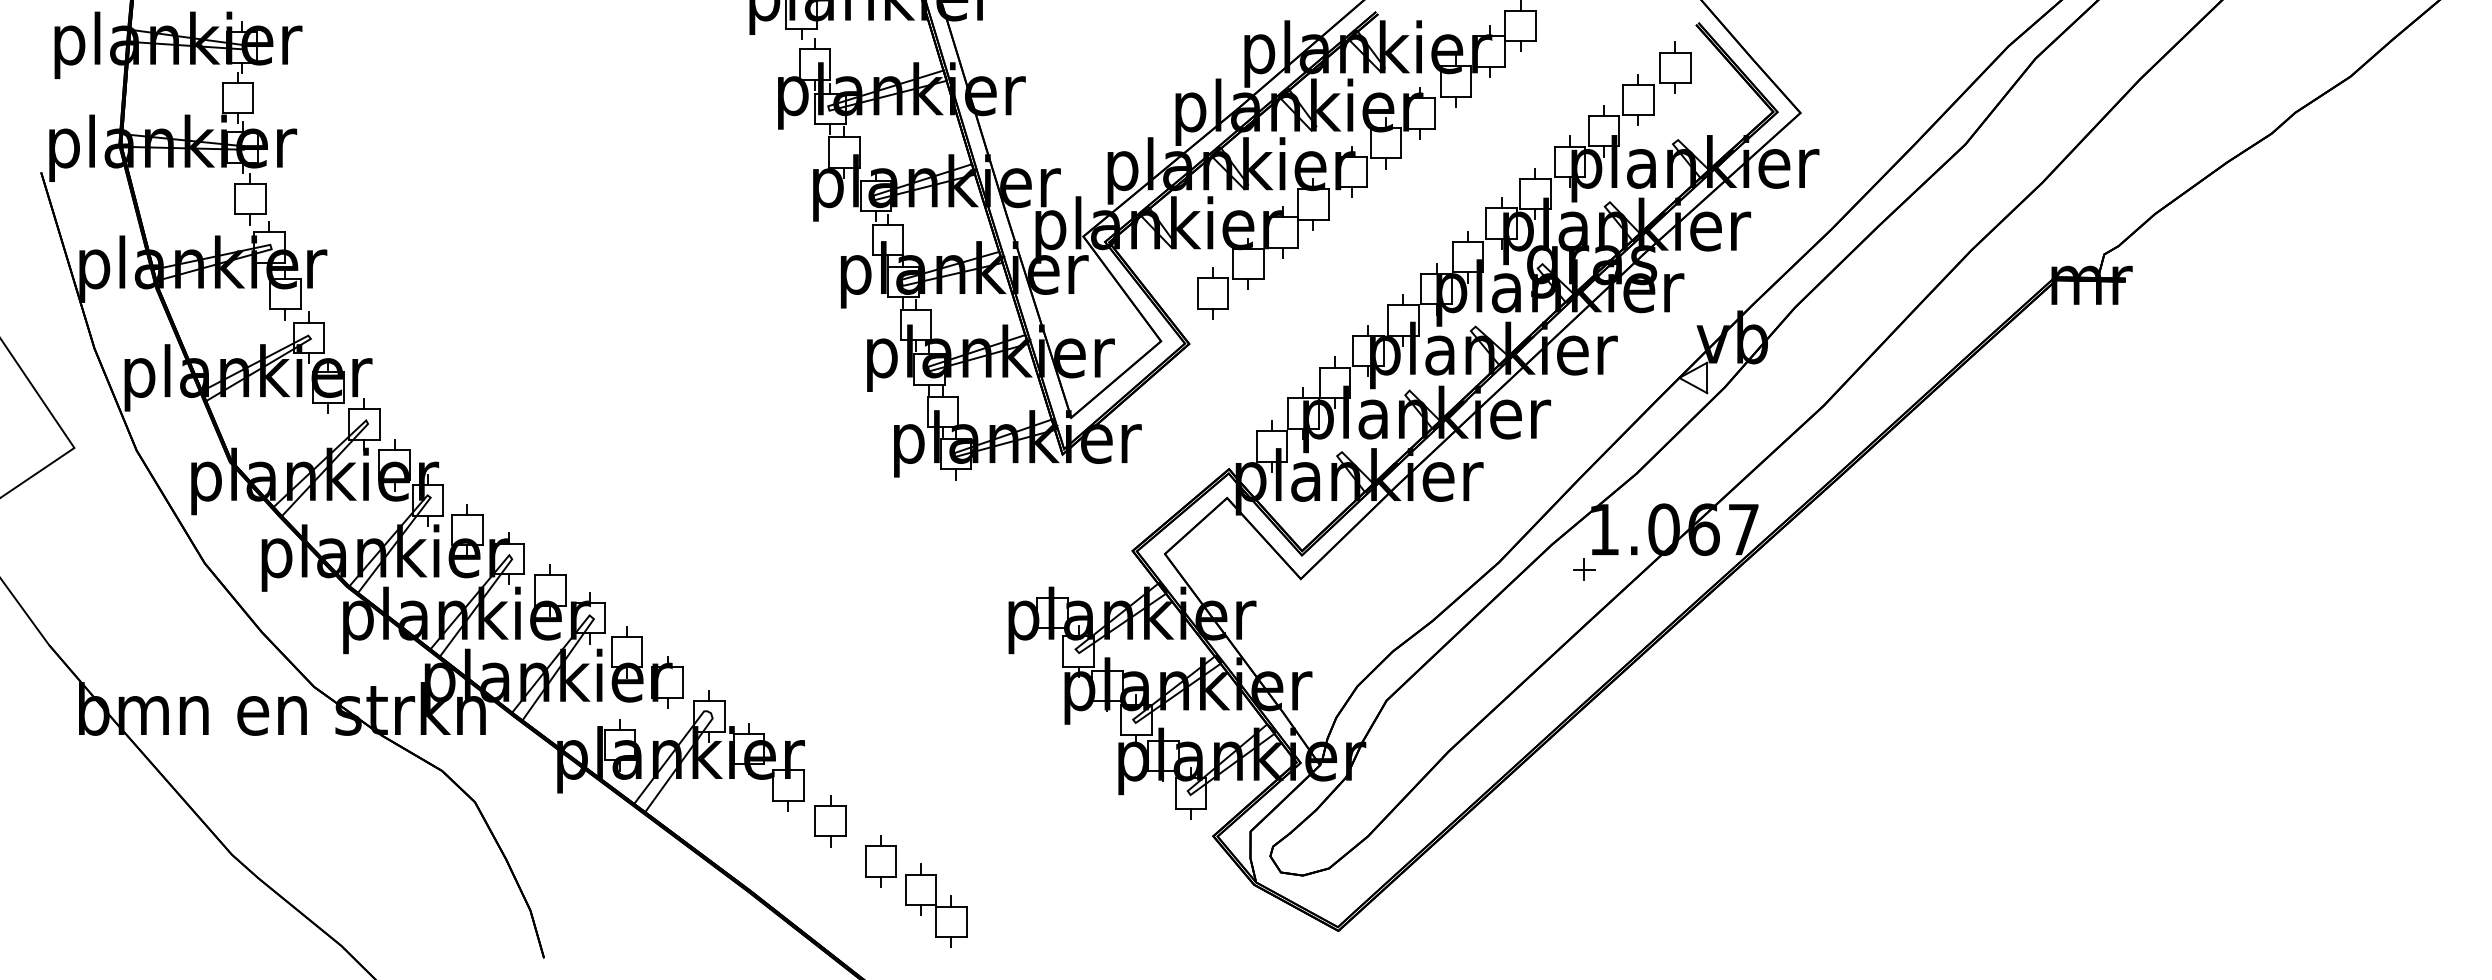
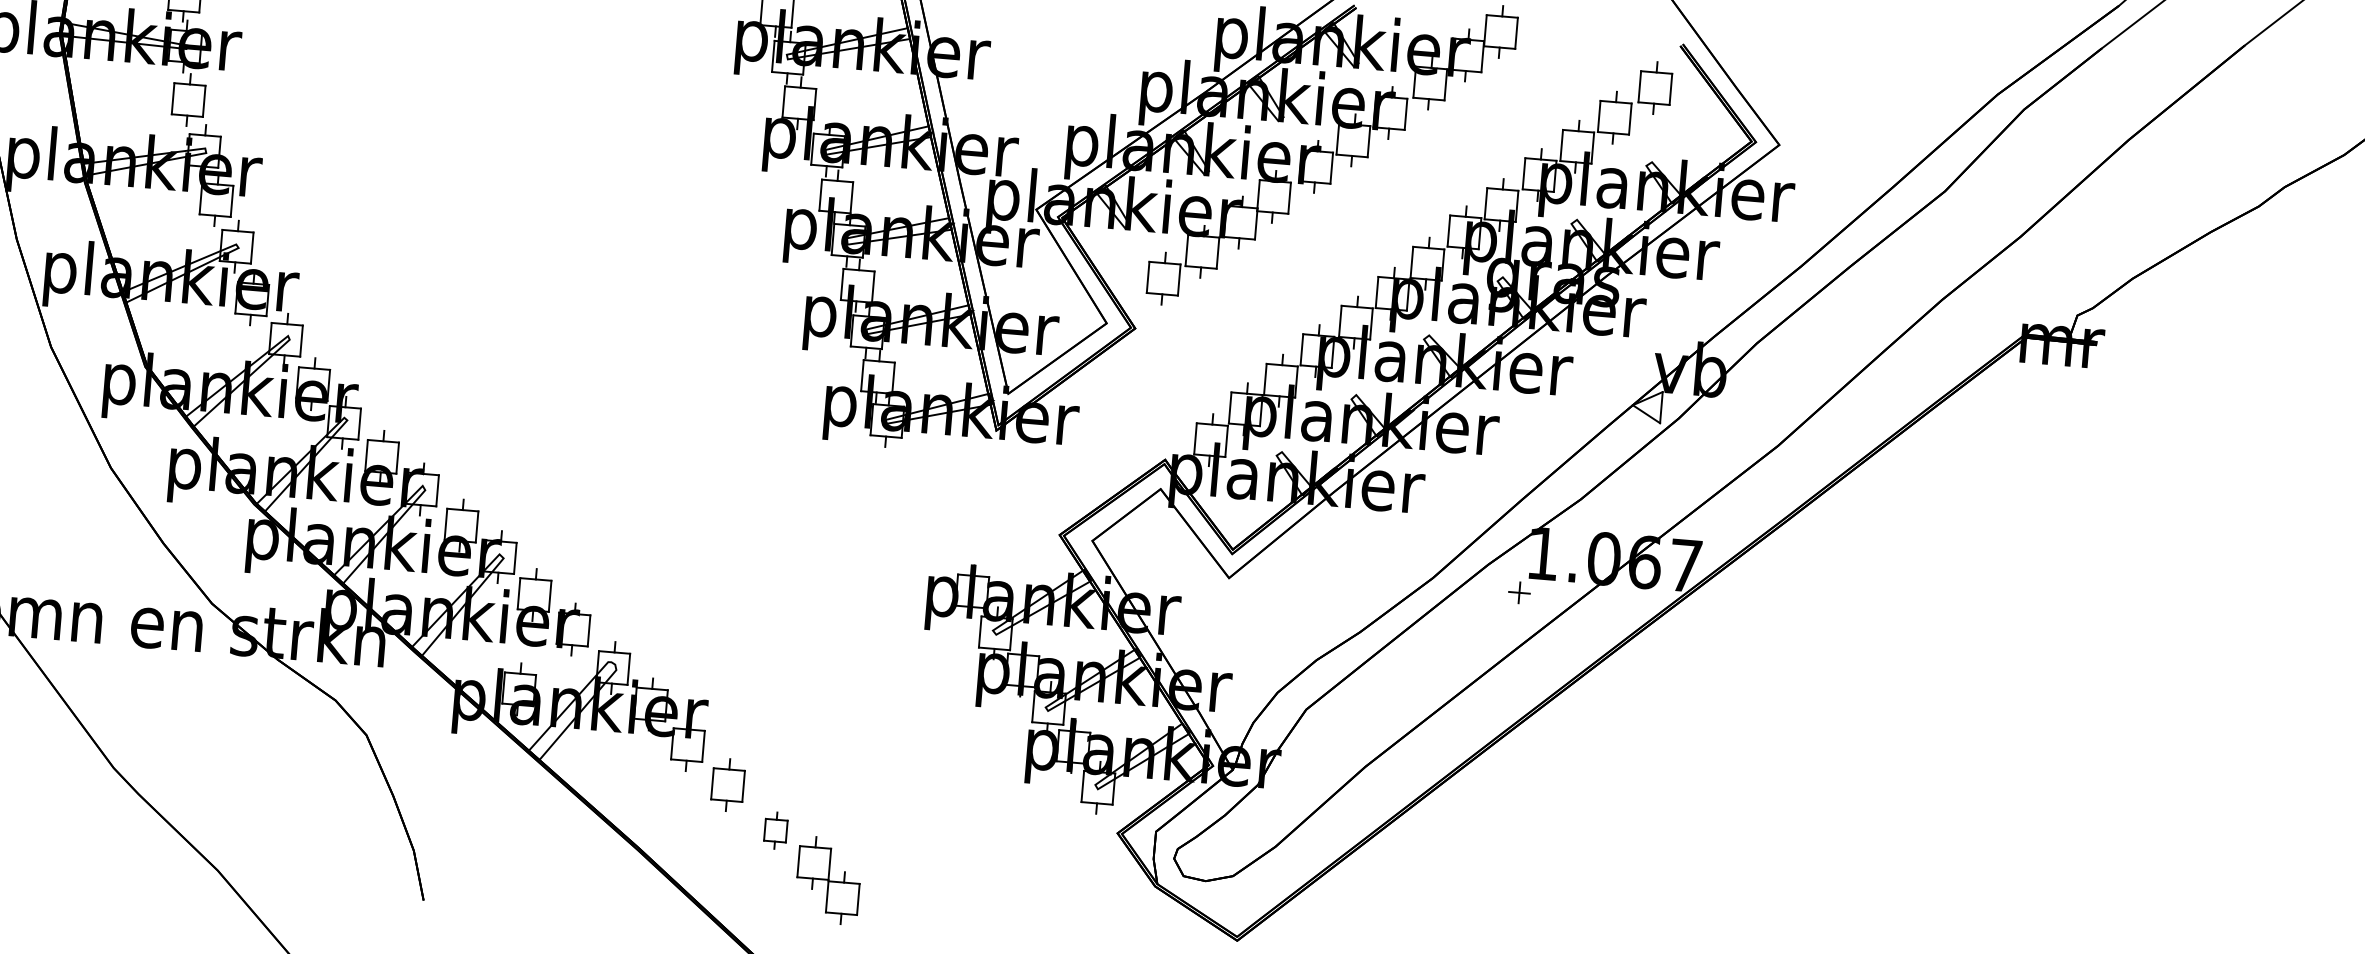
part: (880, 861) -> (775, 830), size x0.7

